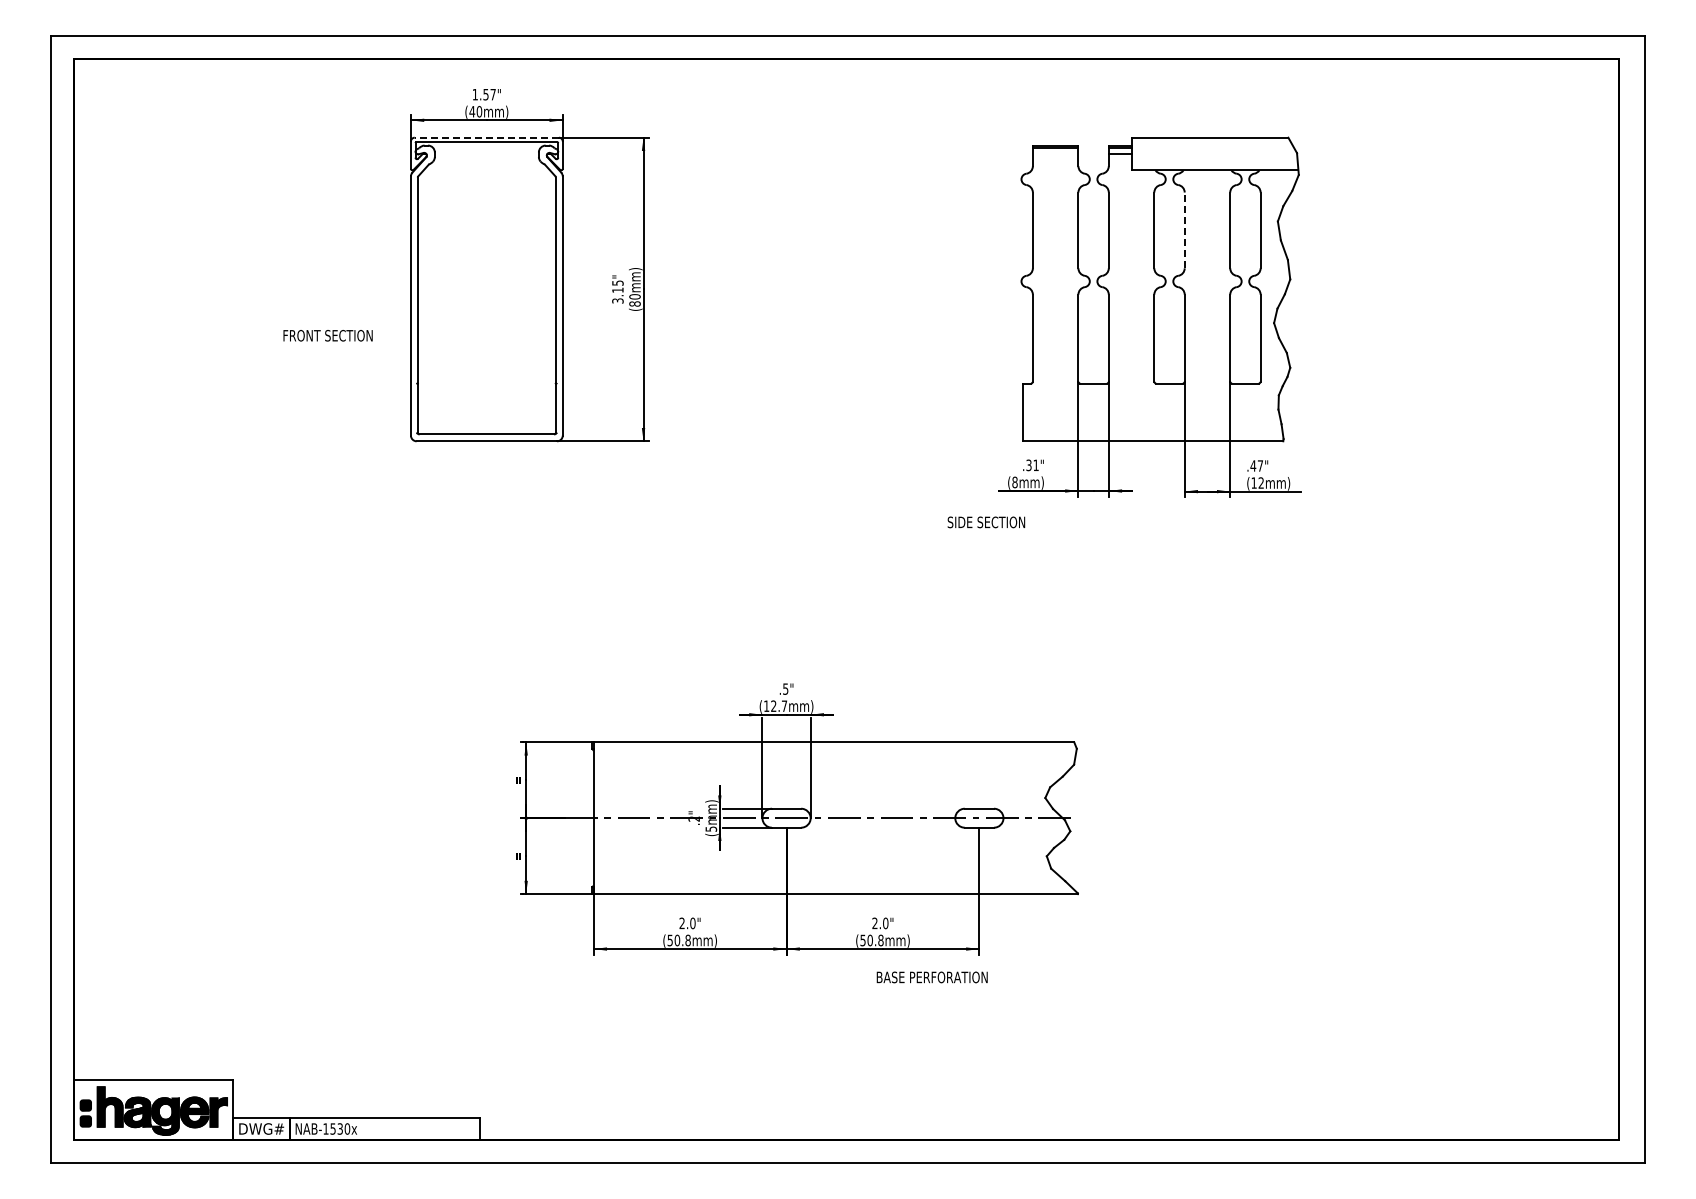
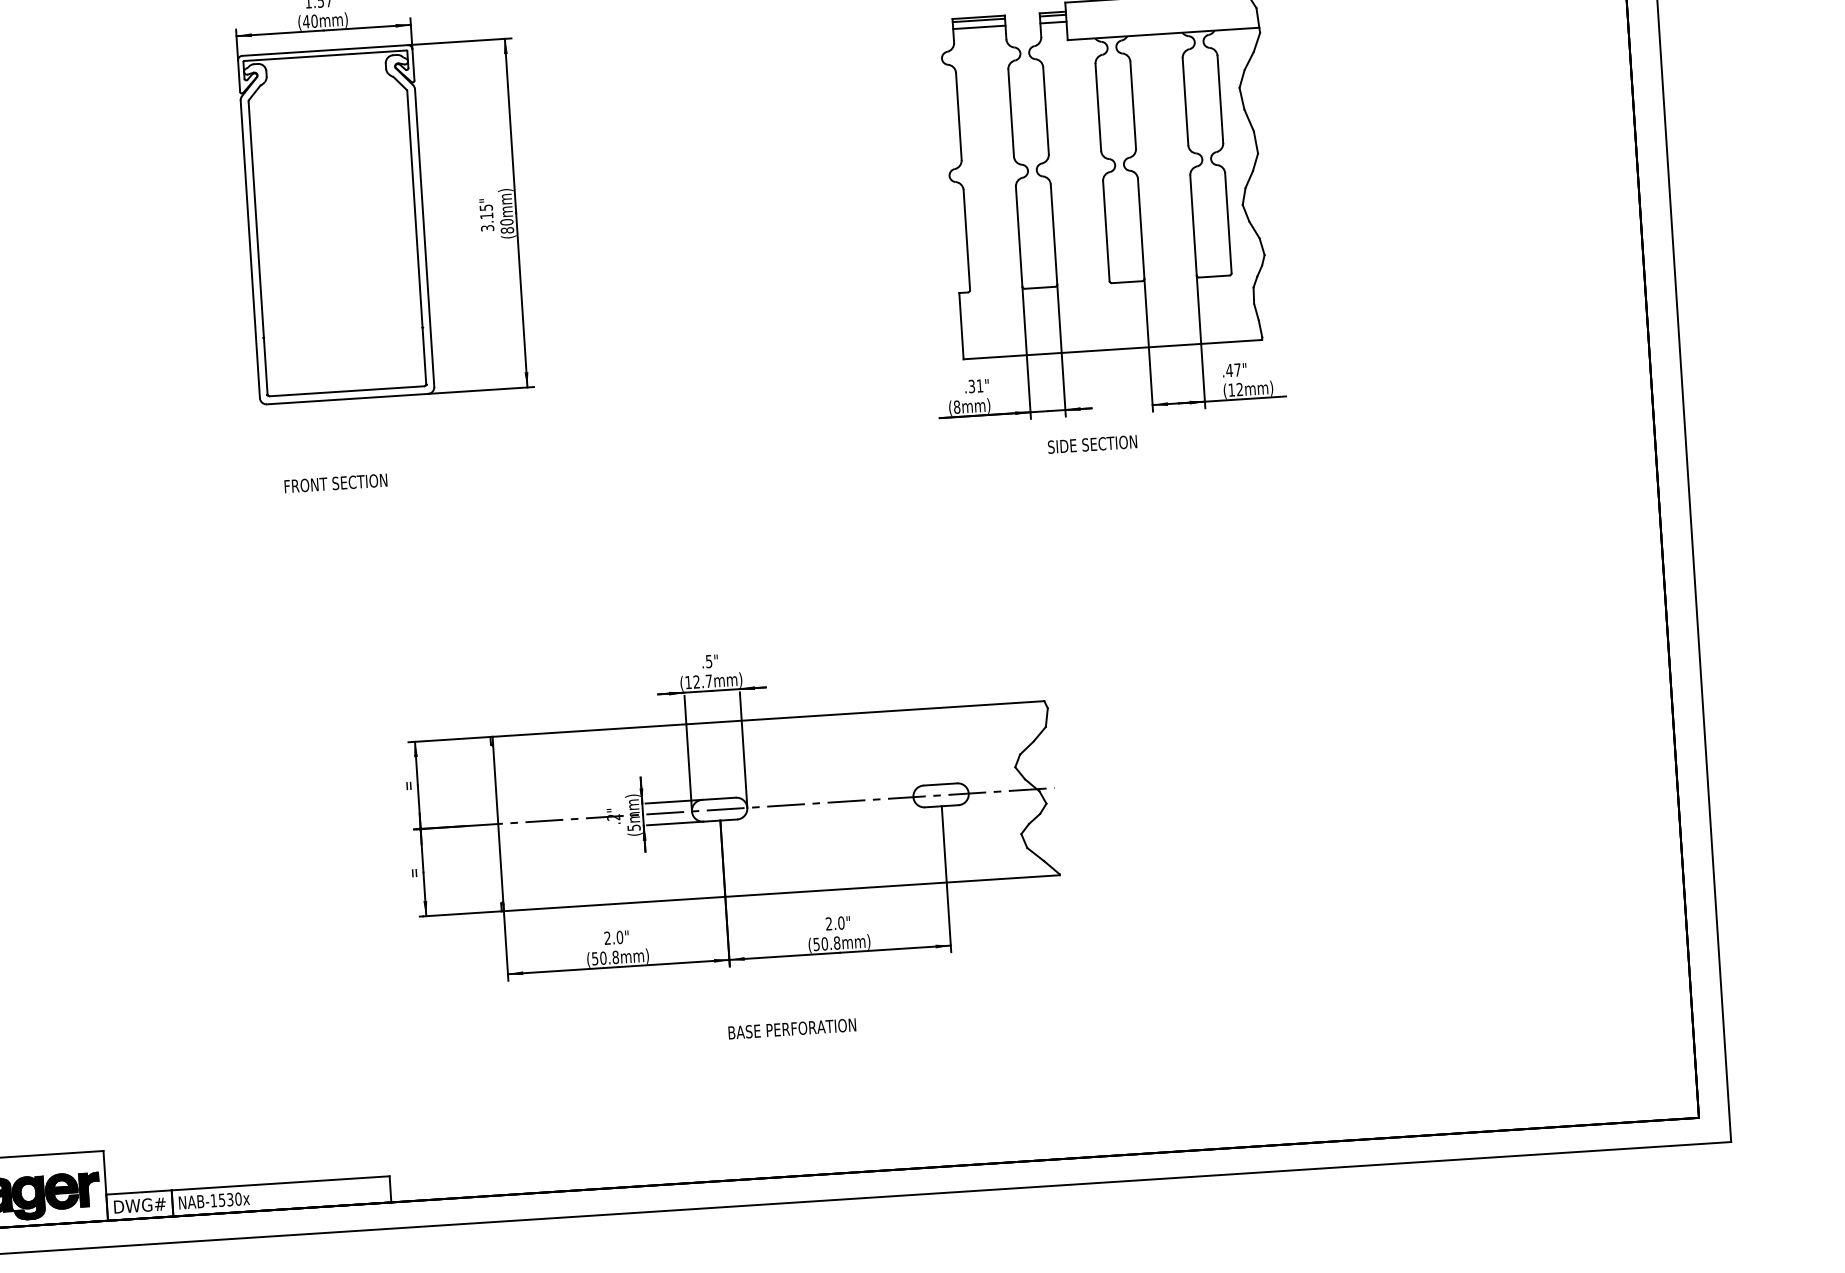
line: (486, 137) -> (324, 50), dashed -> solid
line: (1055, 154) -> (979, 27), added
line: (1184, 230) -> (1132, 105), dashed -> solid
text: (327, 335) -> (335, 483), moved
text: (986, 522) -> (1092, 444), moved
text: (931, 977) -> (791, 1029), moved

